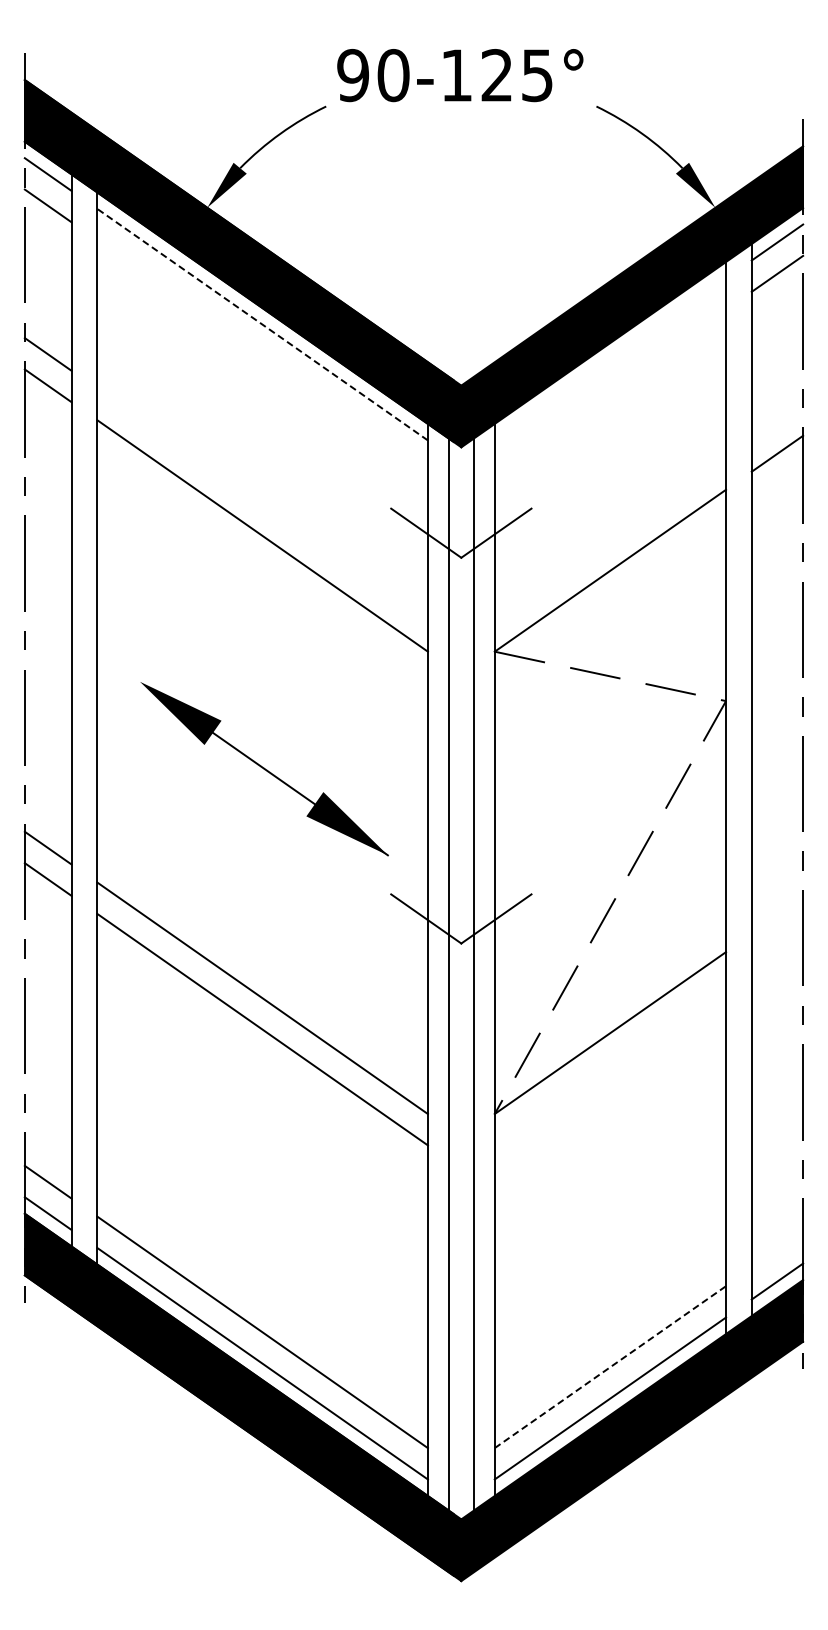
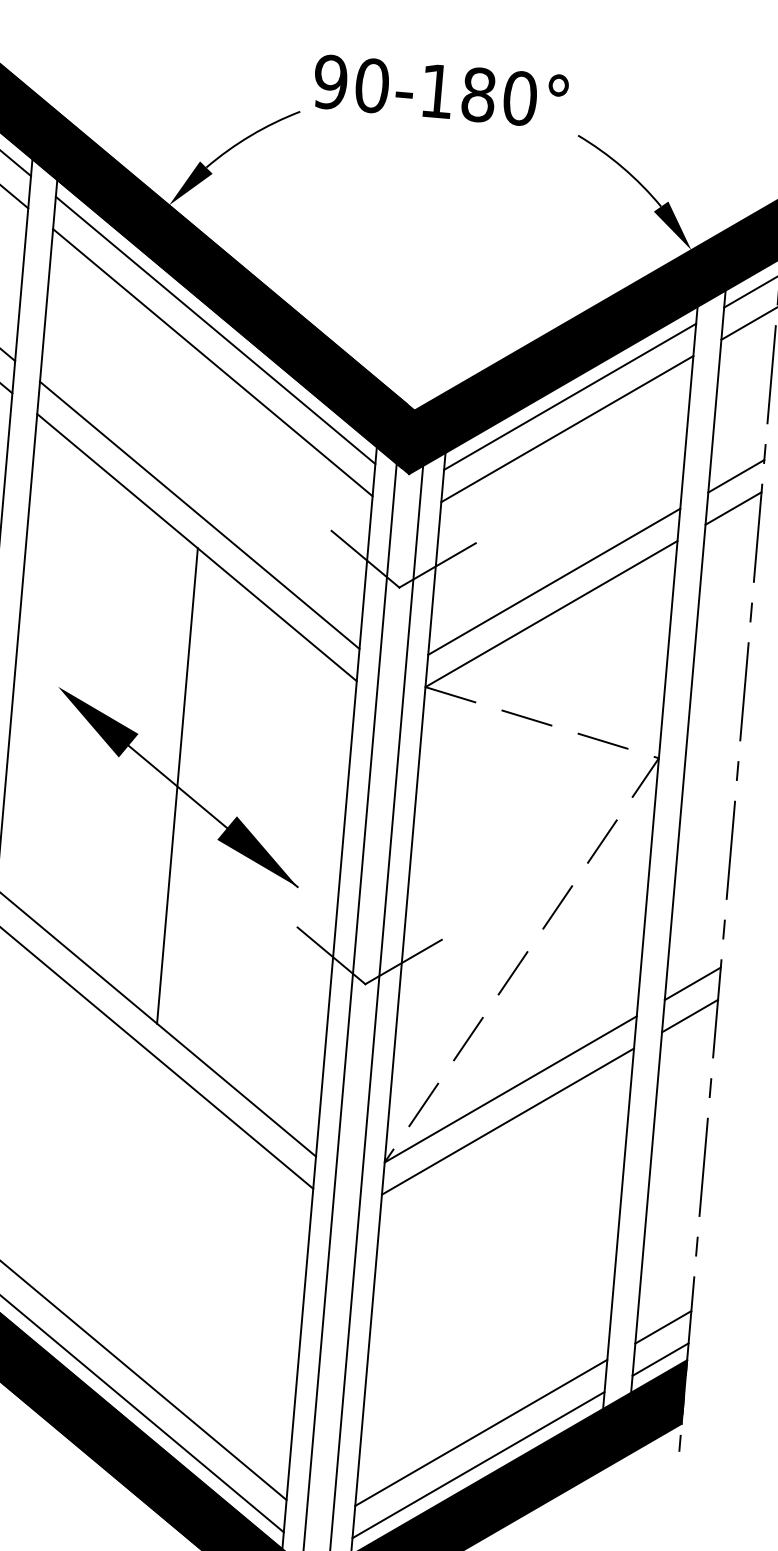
text: (517, 75) -> (499, 96), 90-125° -> 90-180°
line: (262, 324) -> (215, 330), dashed -> solid
line: (262, 355) -> (212, 362), added
line: (610, 359) -> (570, 396), added
line: (610, 390) -> (567, 428), added
line: (777, 422) -> (736, 476), added
line: (262, 504) -> (199, 515), added
line: (610, 539) -> (554, 581), added
line: (263, 767) -> (177, 785), added
line: (777, 916) -> (692, 984), added
line: (777, 947) -> (690, 1016), added
line: (610, 1064) -> (508, 1121), added
line: (777, 1250) -> (663, 1327), added
line: (610, 1366) -> (481, 1432), dashed -> solid

